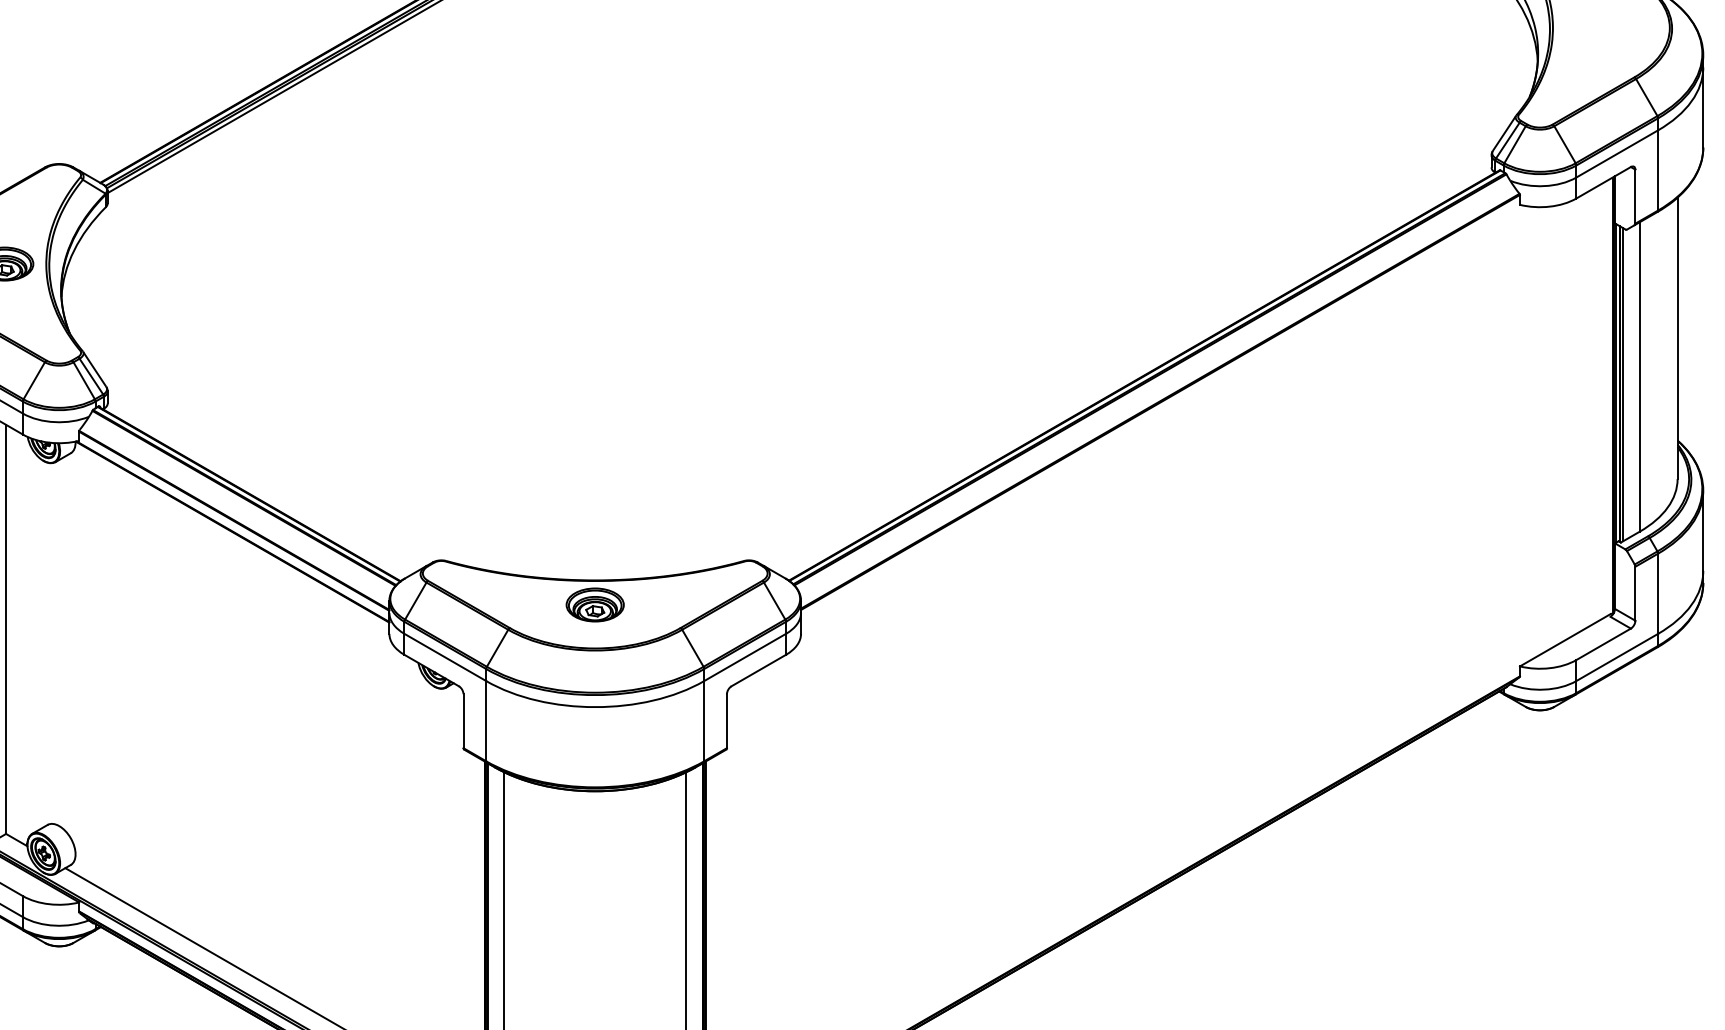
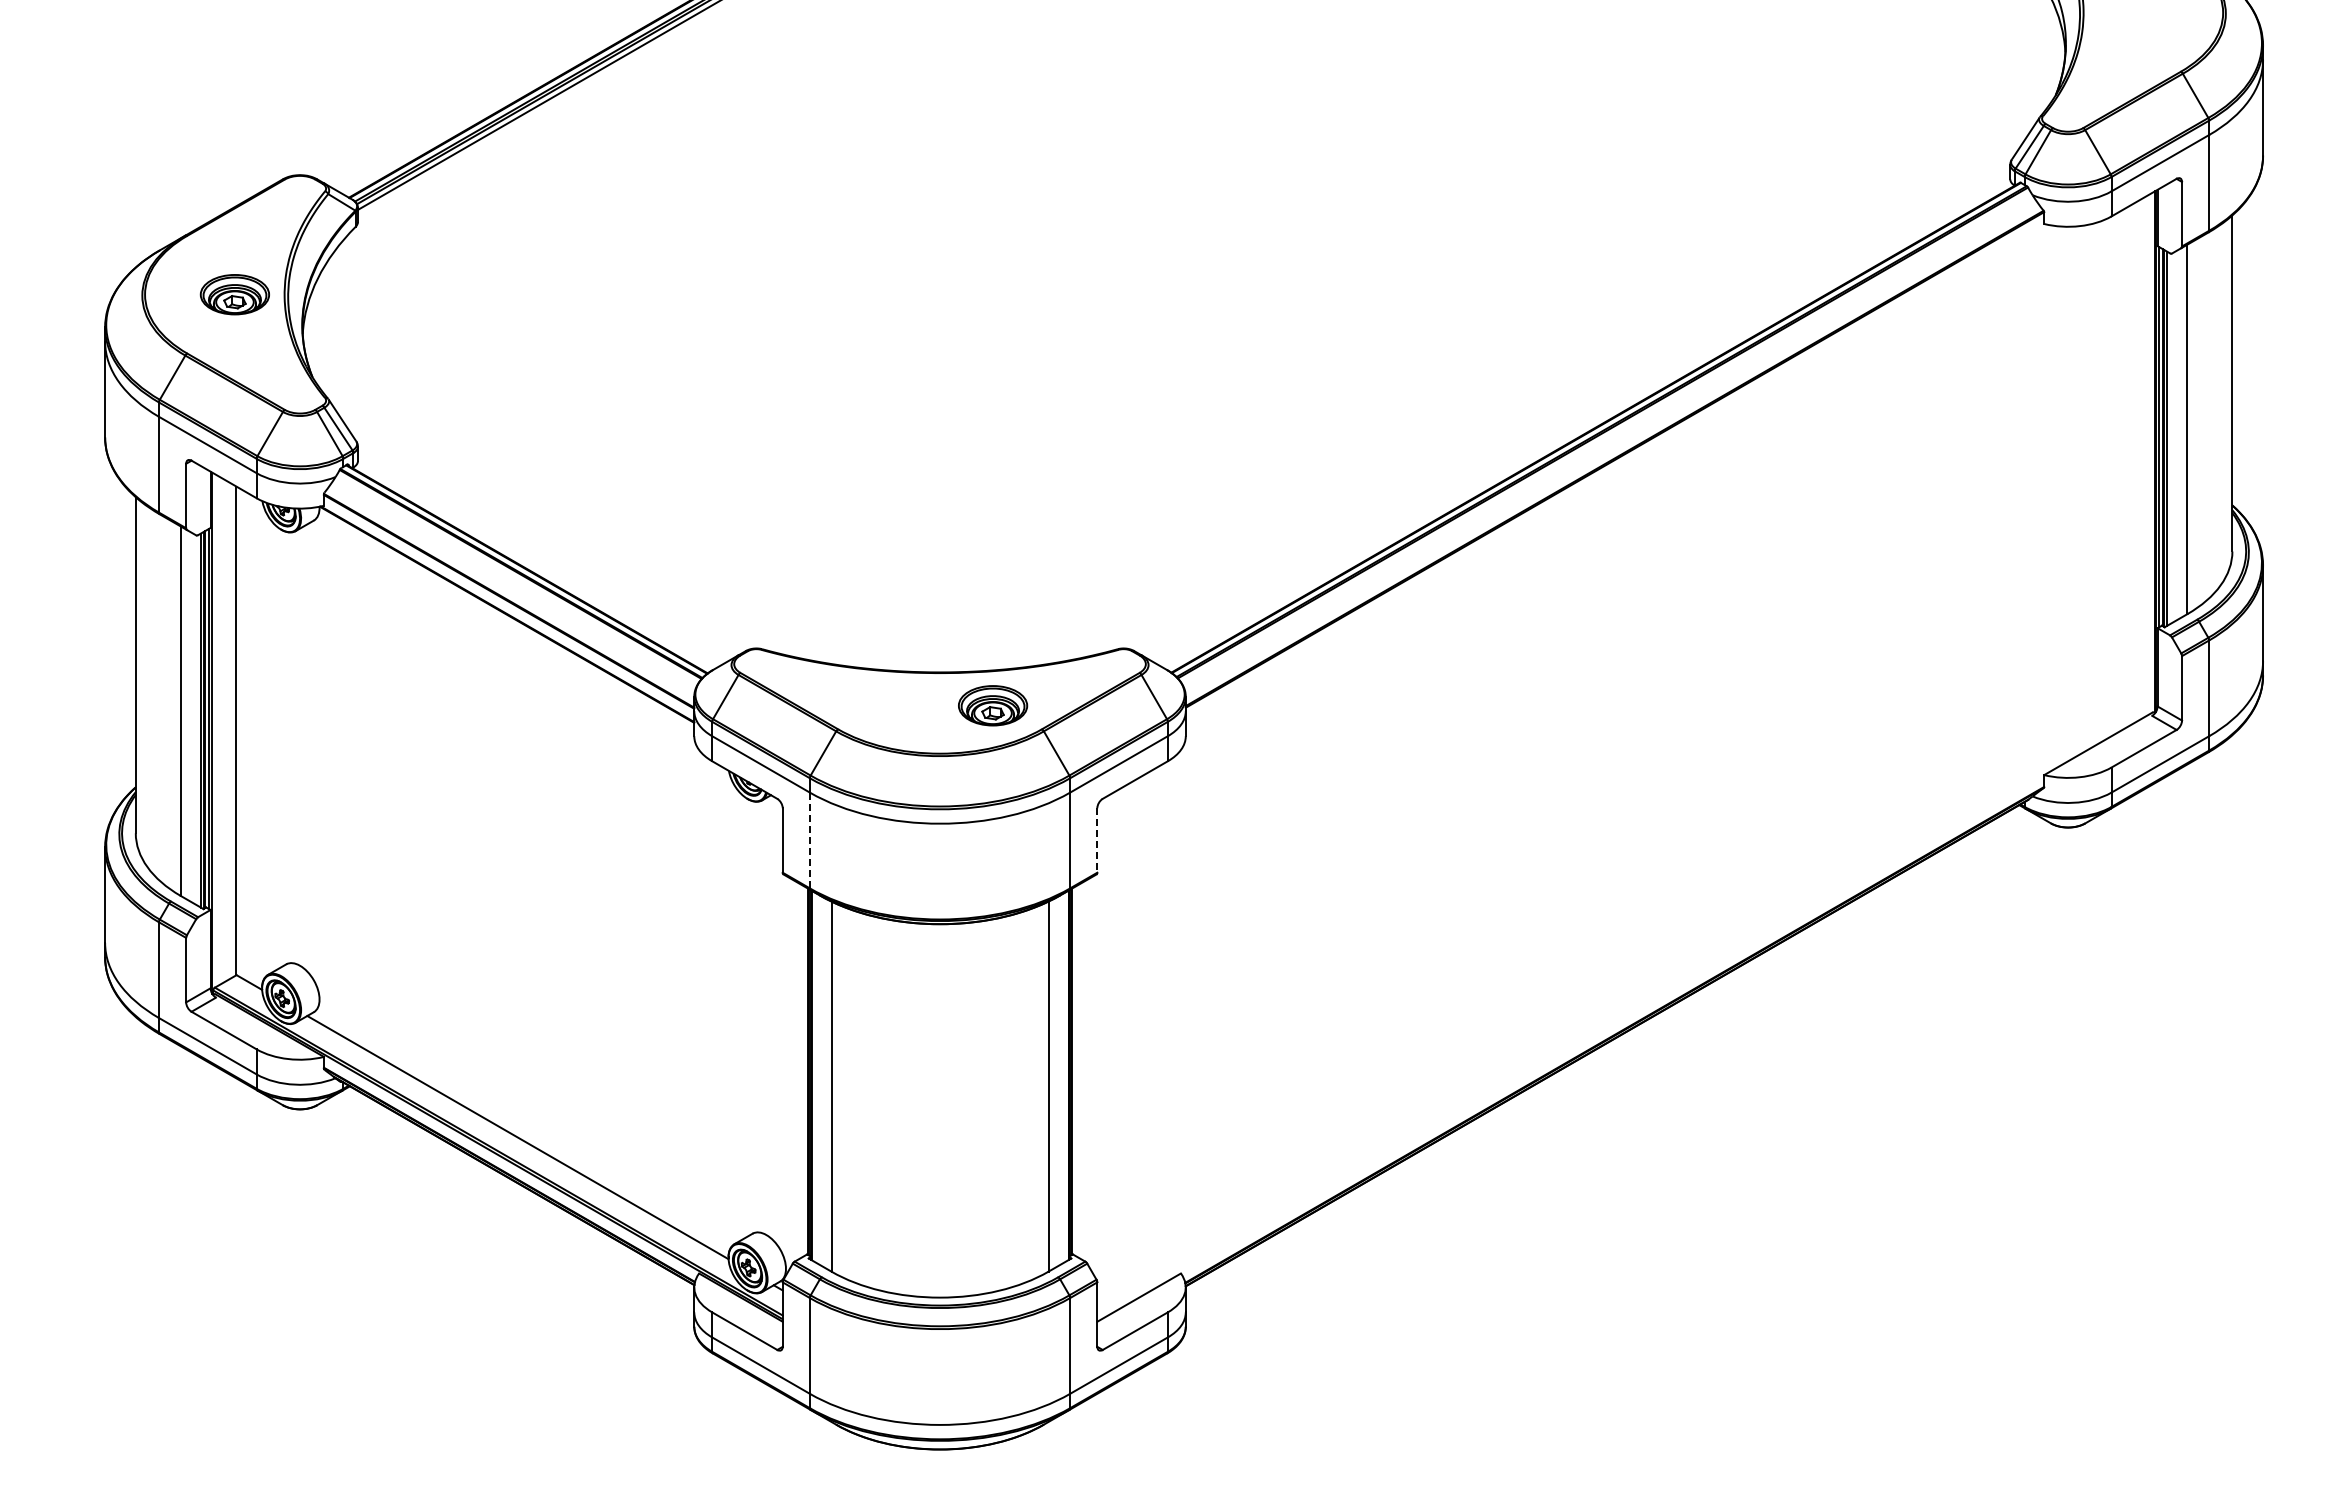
part: (595, 604) -> (993, 705), moved
line: (485, 721) -> (809, 840), solid -> dashed
line: (727, 721) -> (1097, 840), solid -> dashed

